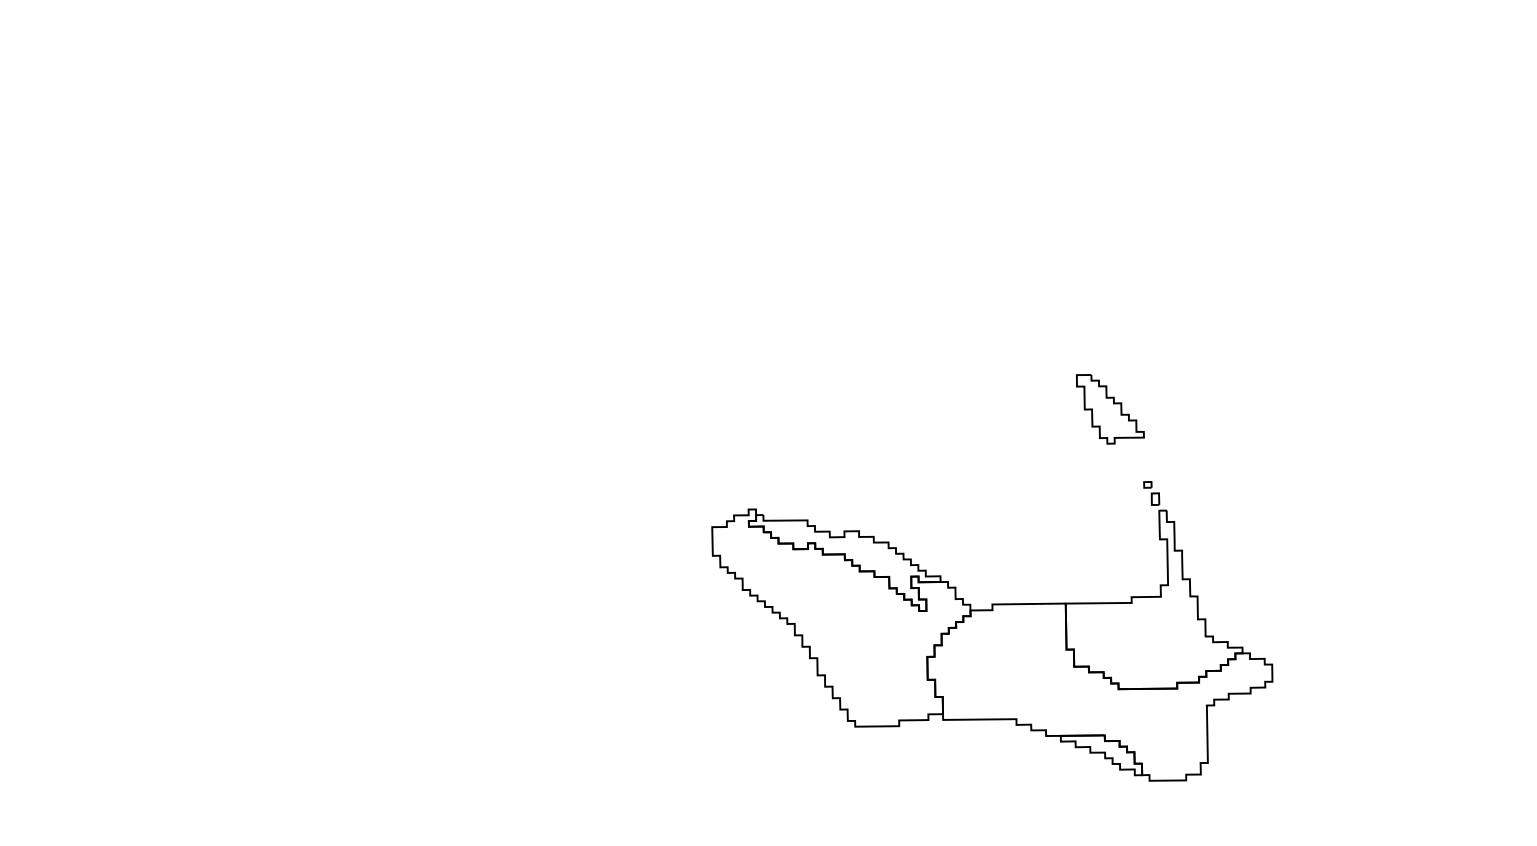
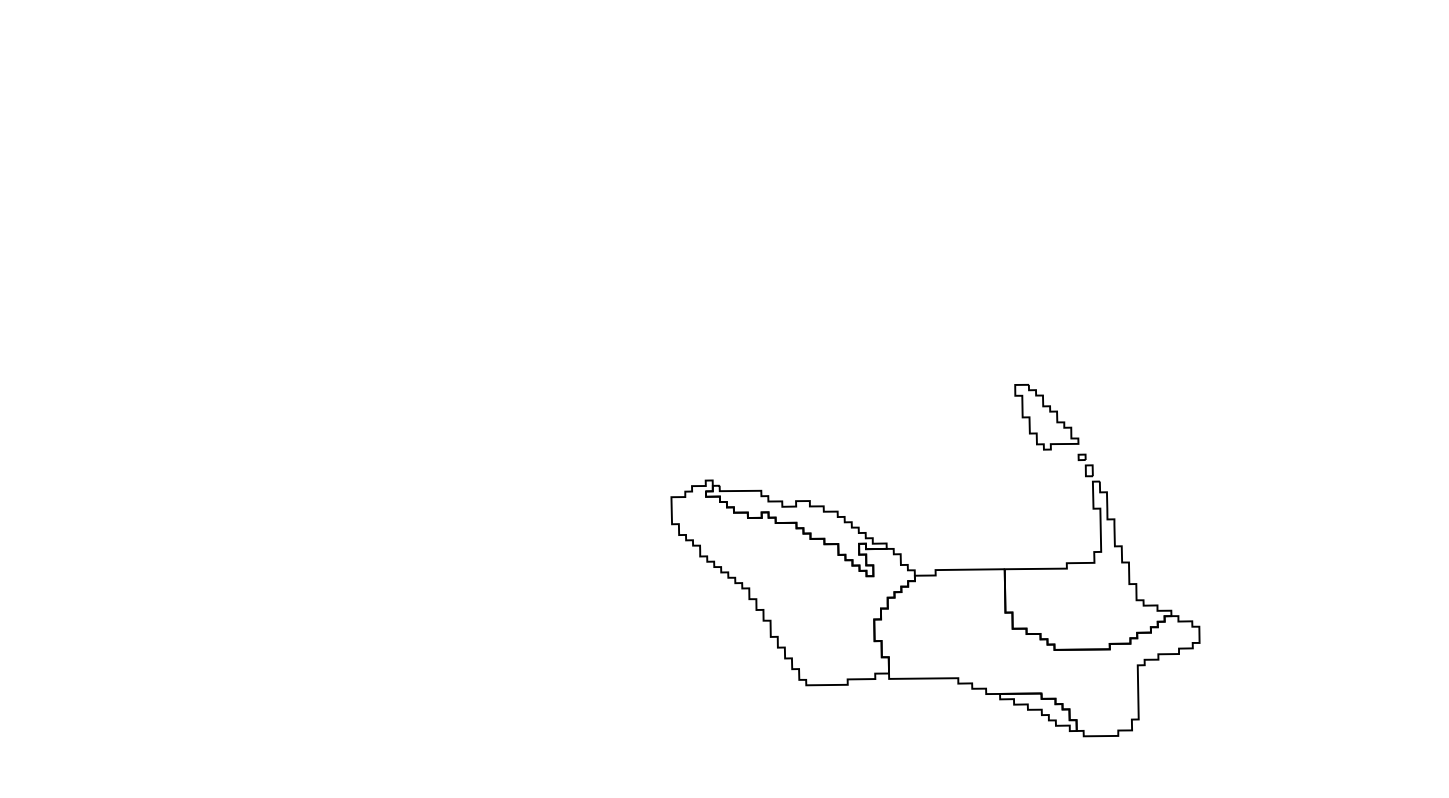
part: (1110, 409) -> (1046, 417), moved

